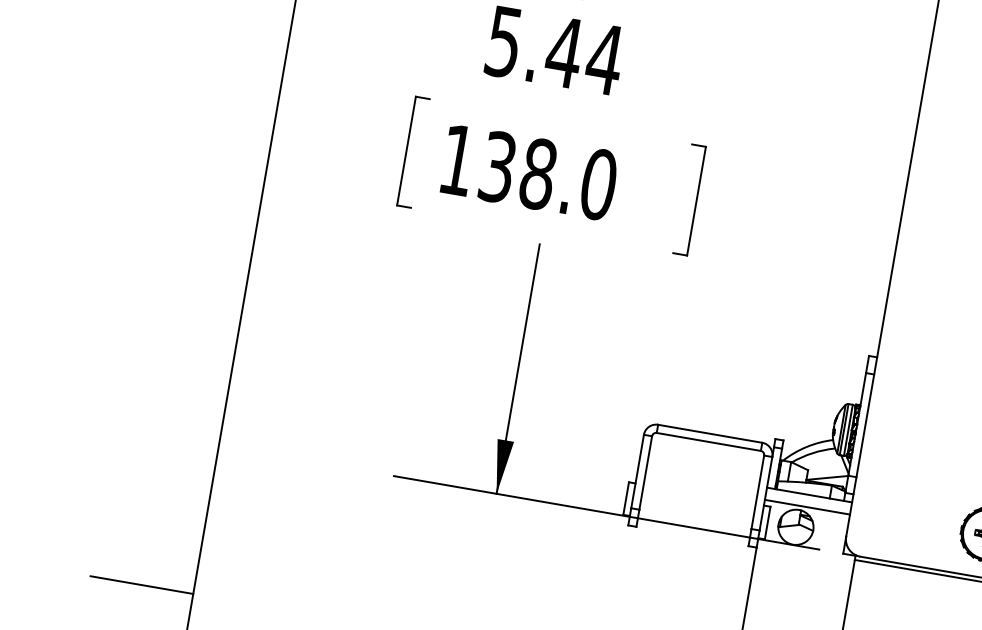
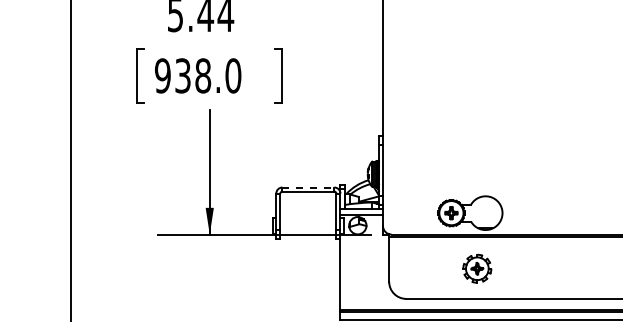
text: (457, 159) -> (162, 75), 138.0 -> 938.0
line: (710, 433) -> (308, 187), solid -> dashed
line: (140, 584) -> (44, 308), removed

